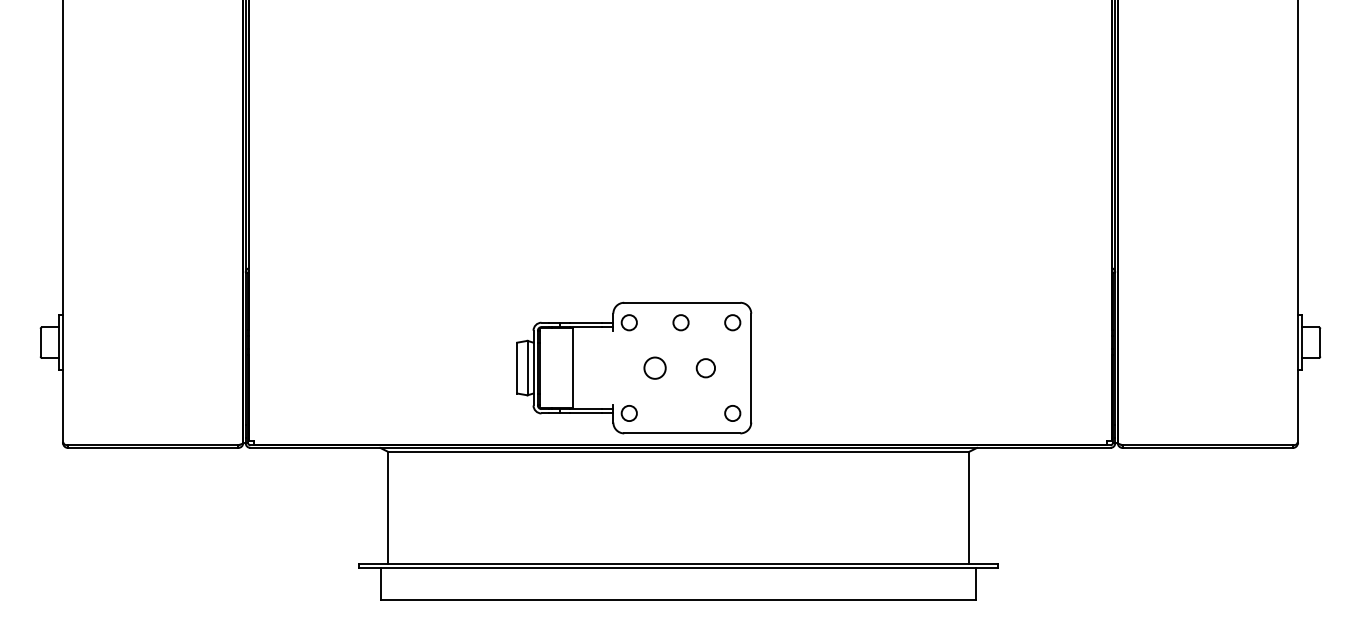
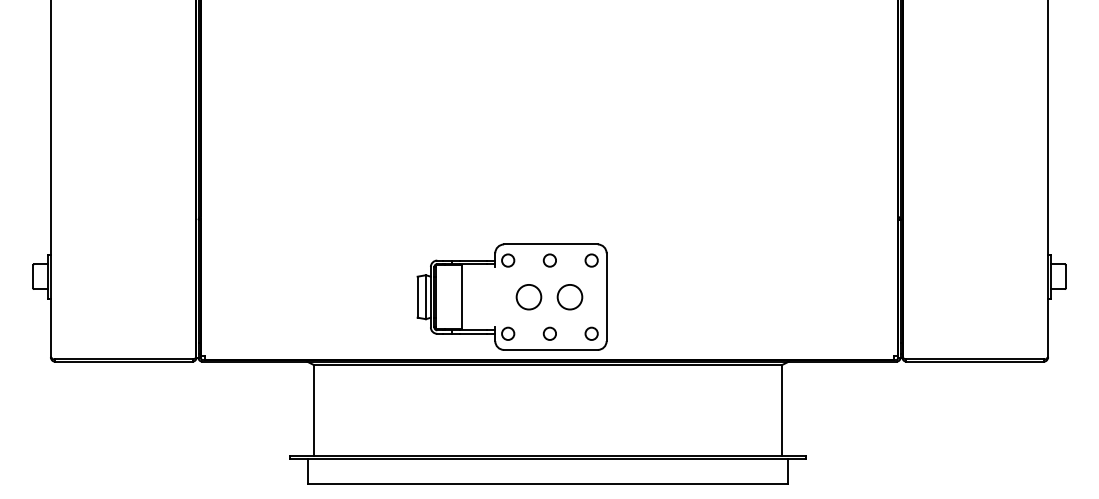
circle: (654, 368) -> (528, 297), size x1.43
circle: (705, 368) -> (569, 297), size x1.67
circle: (680, 413) -> (549, 333), added

